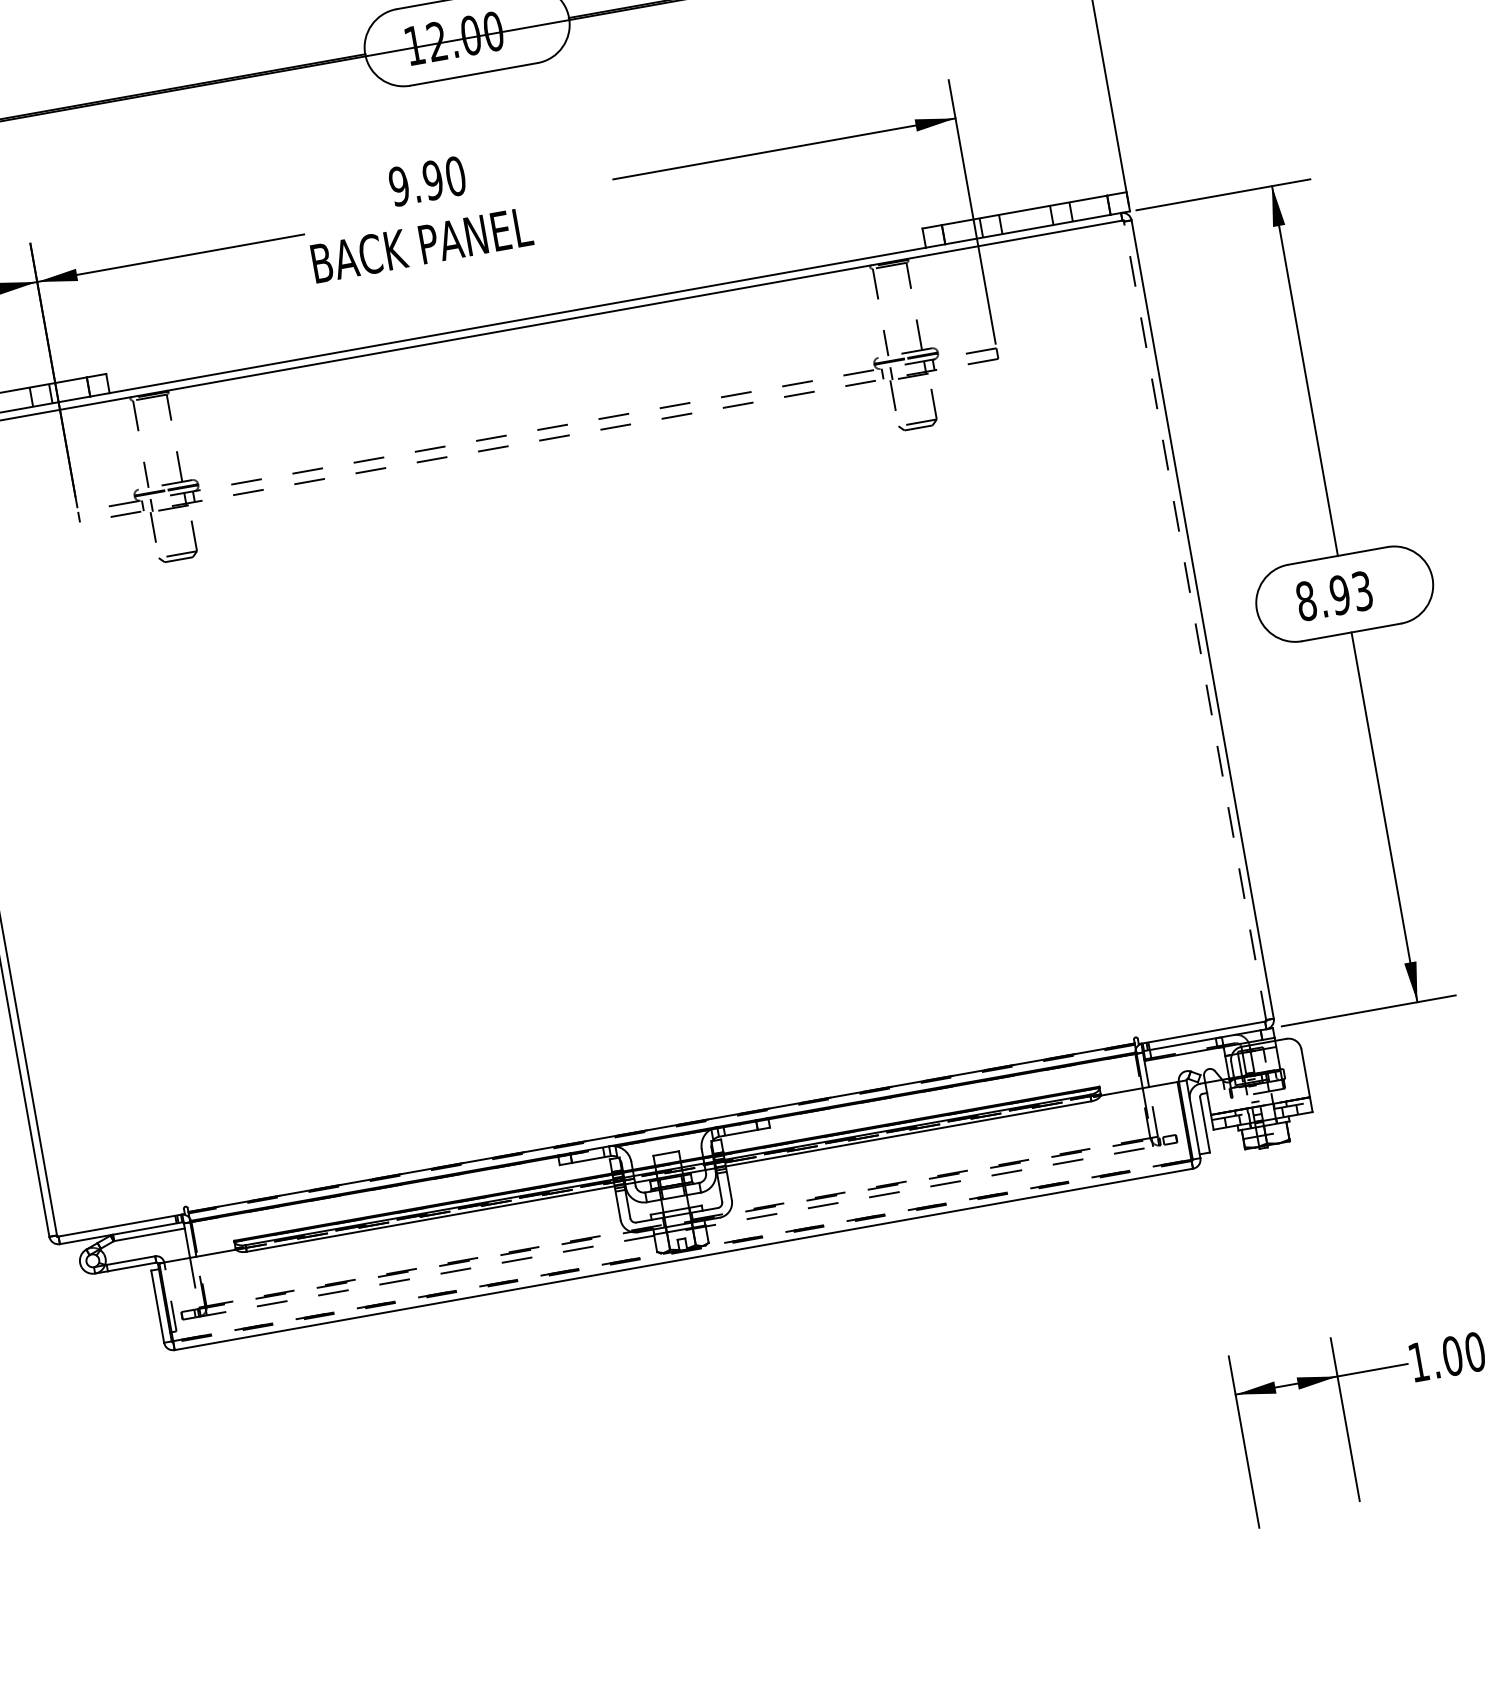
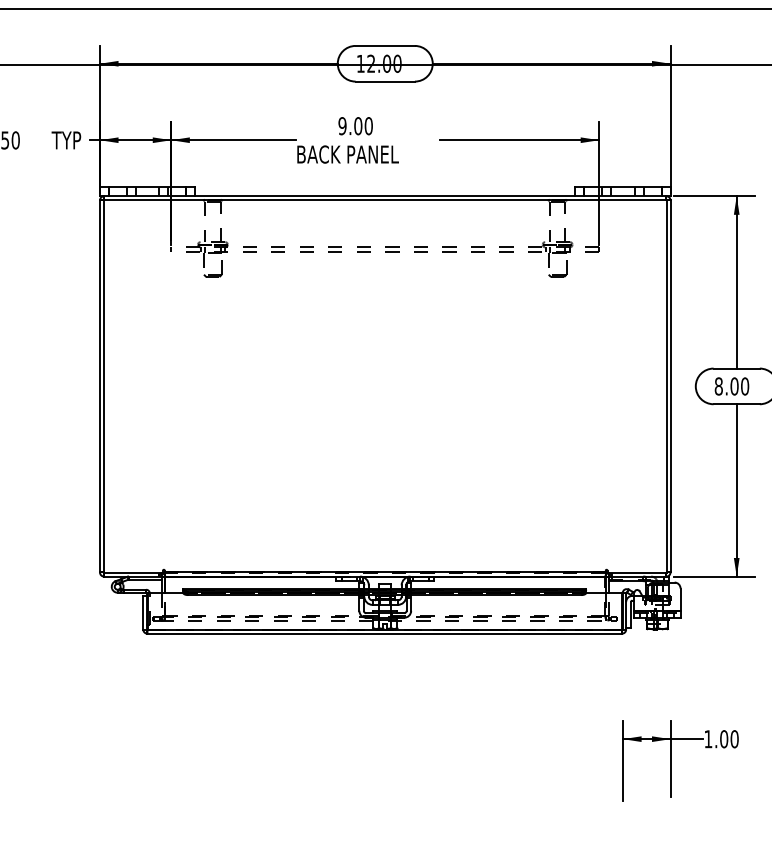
text: (433, 180) -> (358, 126), 9.90 -> 9.00
text: (1350, 593) -> (739, 386), 8.93 -> 8.00
line: (1194, 621) -> (666, 386), dashed -> solid
line: (681, 1250) -> (384, 629), dashed -> solid

